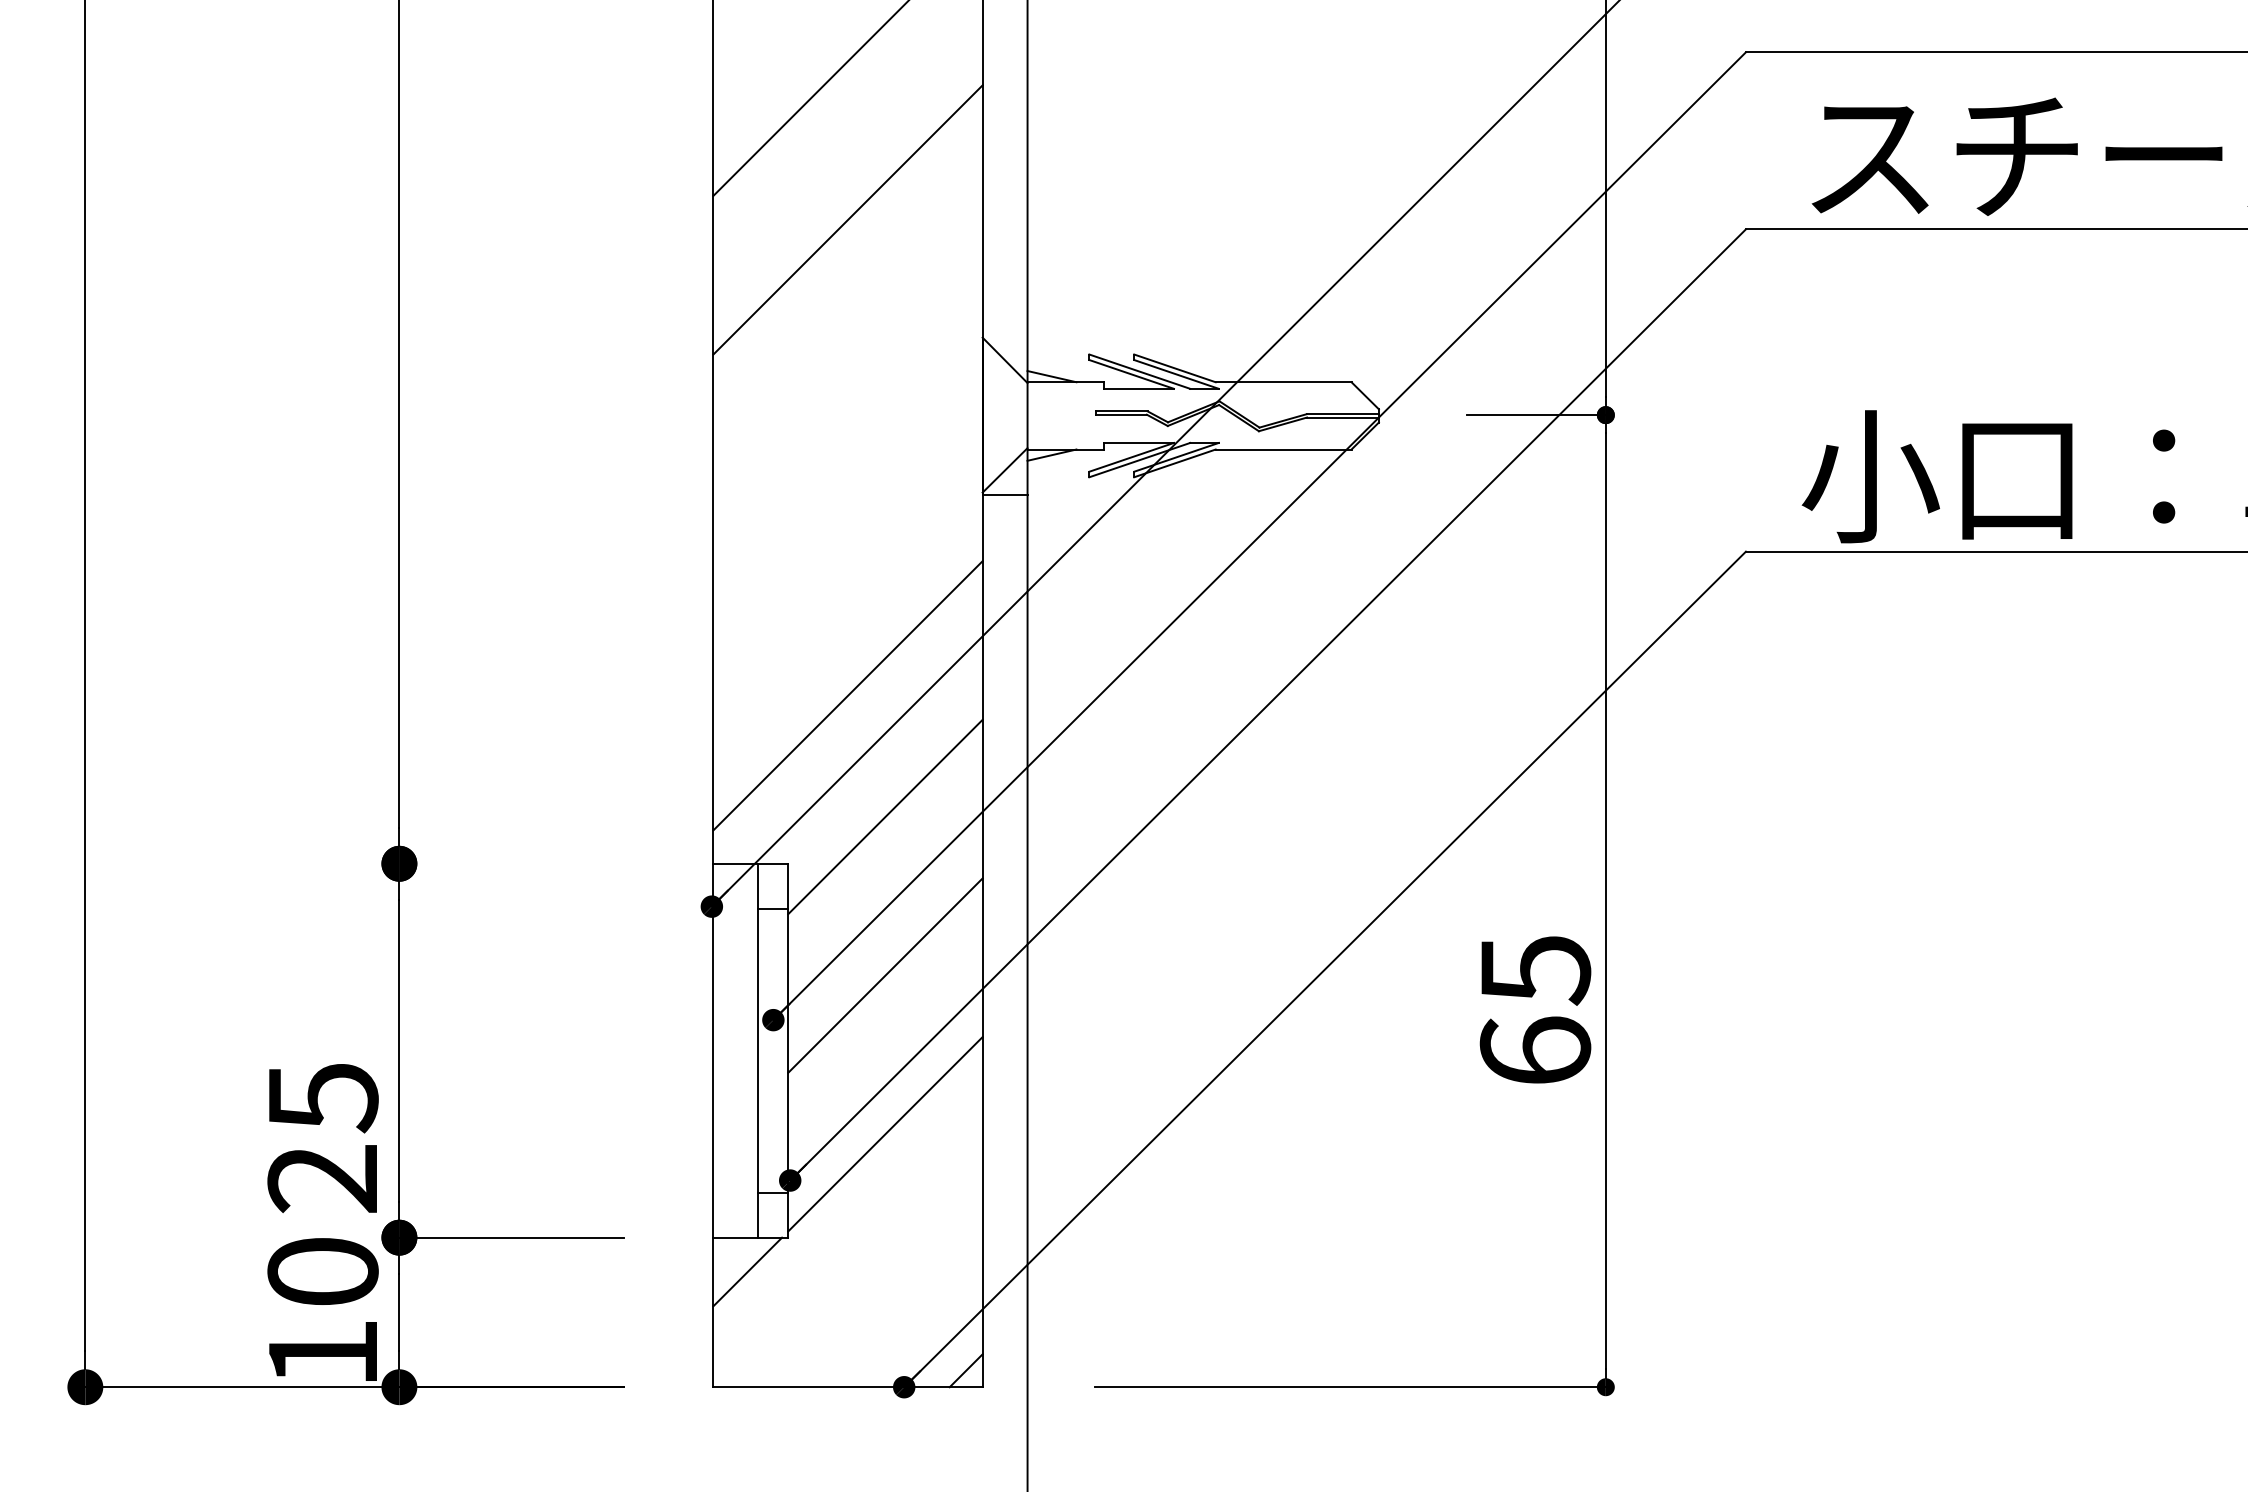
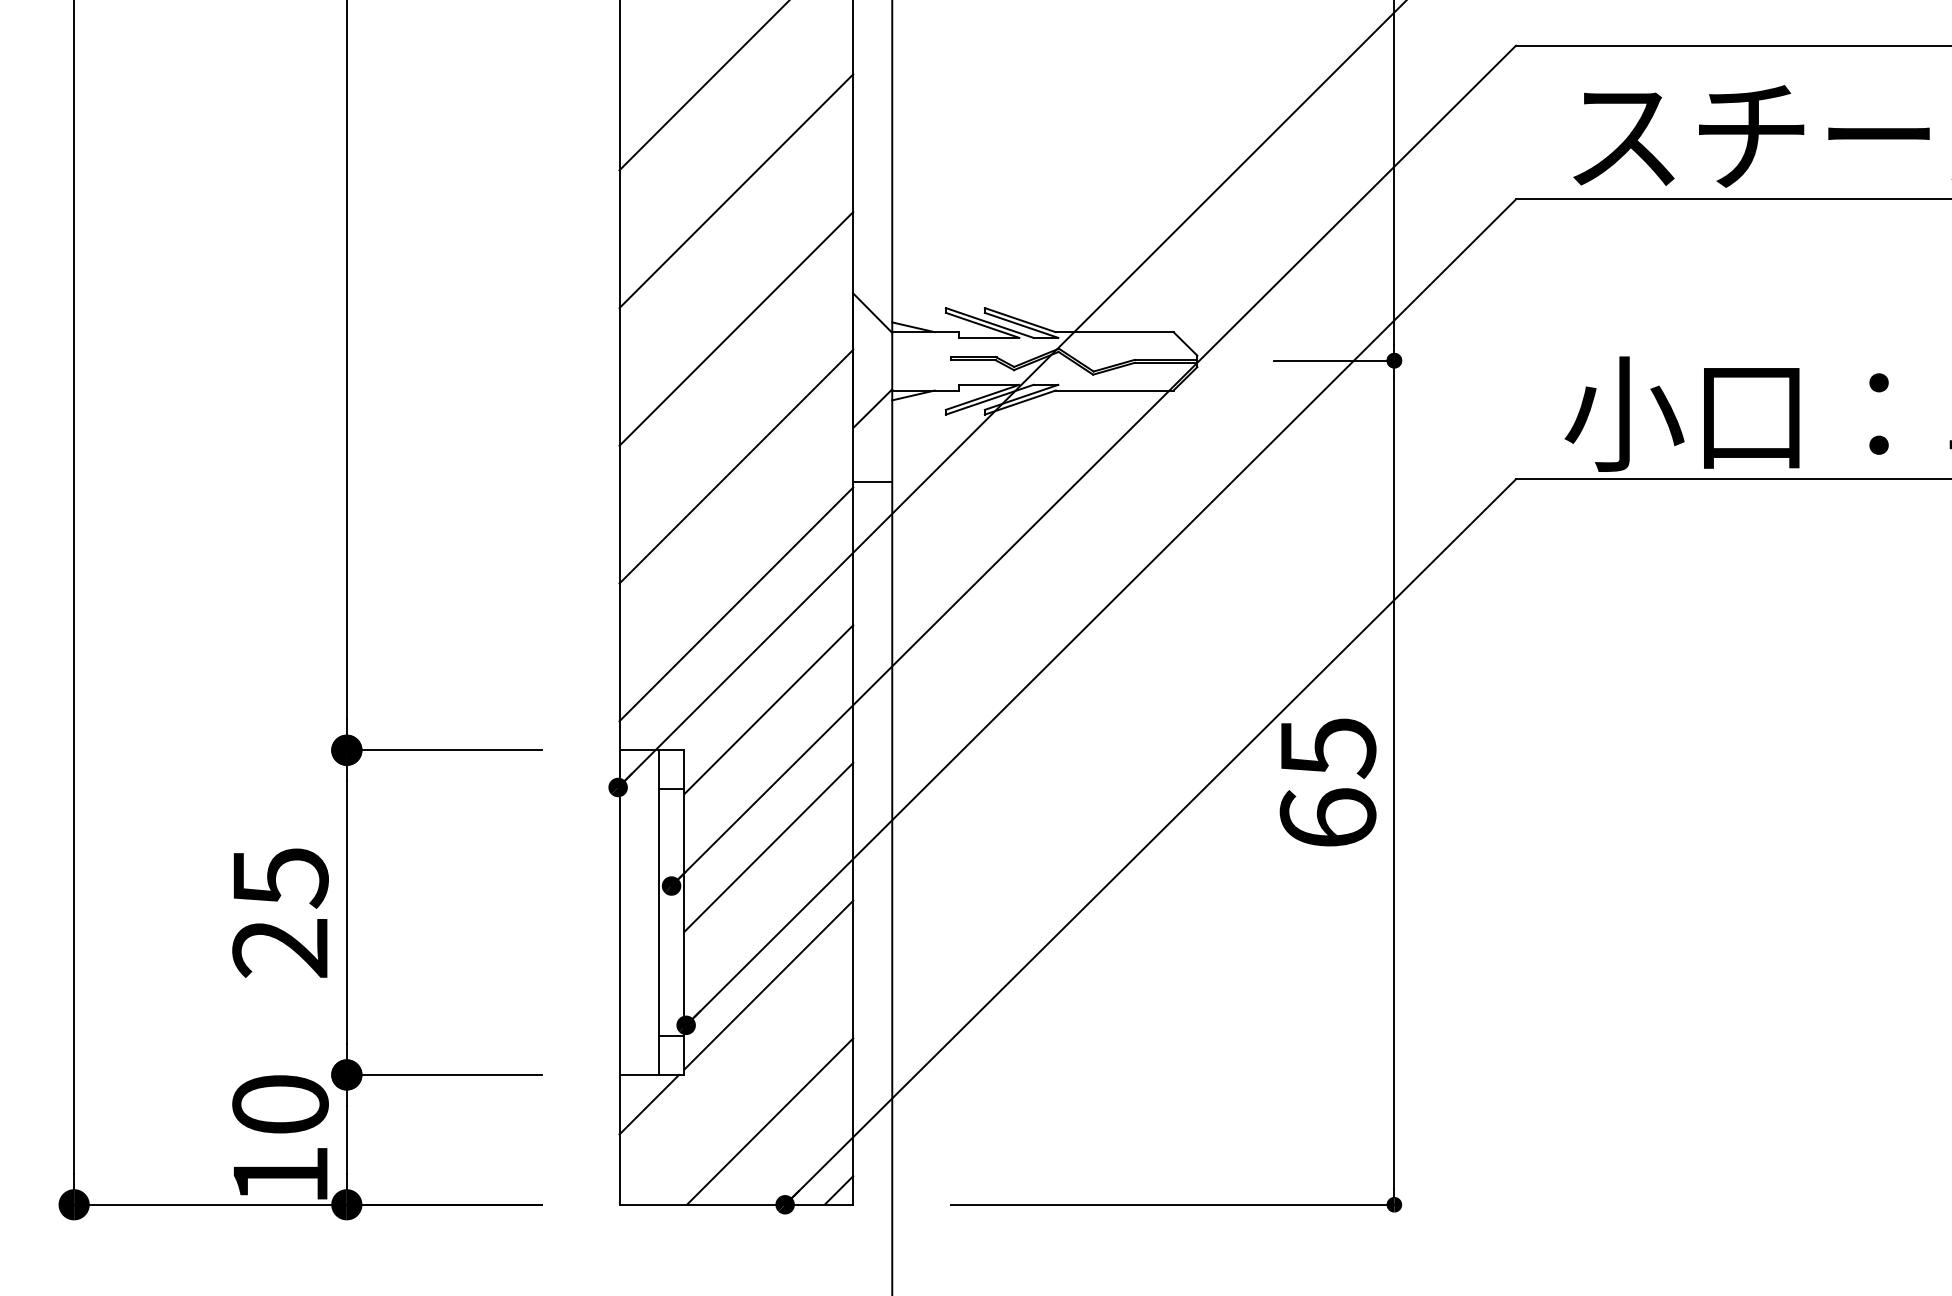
line: (847, 378) -> (735, 328), added
line: (1004, 494) -> (872, 481), moved
line: (847, 536) -> (735, 466), added
line: (511, 863) -> (444, 750), added
text: (1535, 1009) -> (1328, 782), moved
text: (322, 1138) -> (280, 913), moved
line: (886, 1291) -> (769, 1121), added

